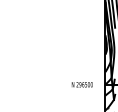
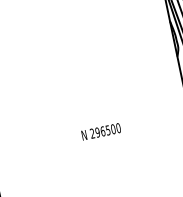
text: (81, 84) -> (99, 131), moved

